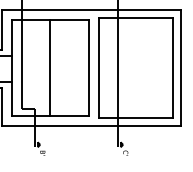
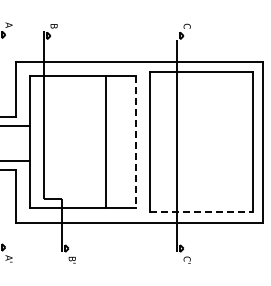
line: (50, 67) -> (105, 141), moved
line: (89, 68) -> (136, 142), solid -> dashed
line: (135, 118) -> (201, 211), solid -> dashed

